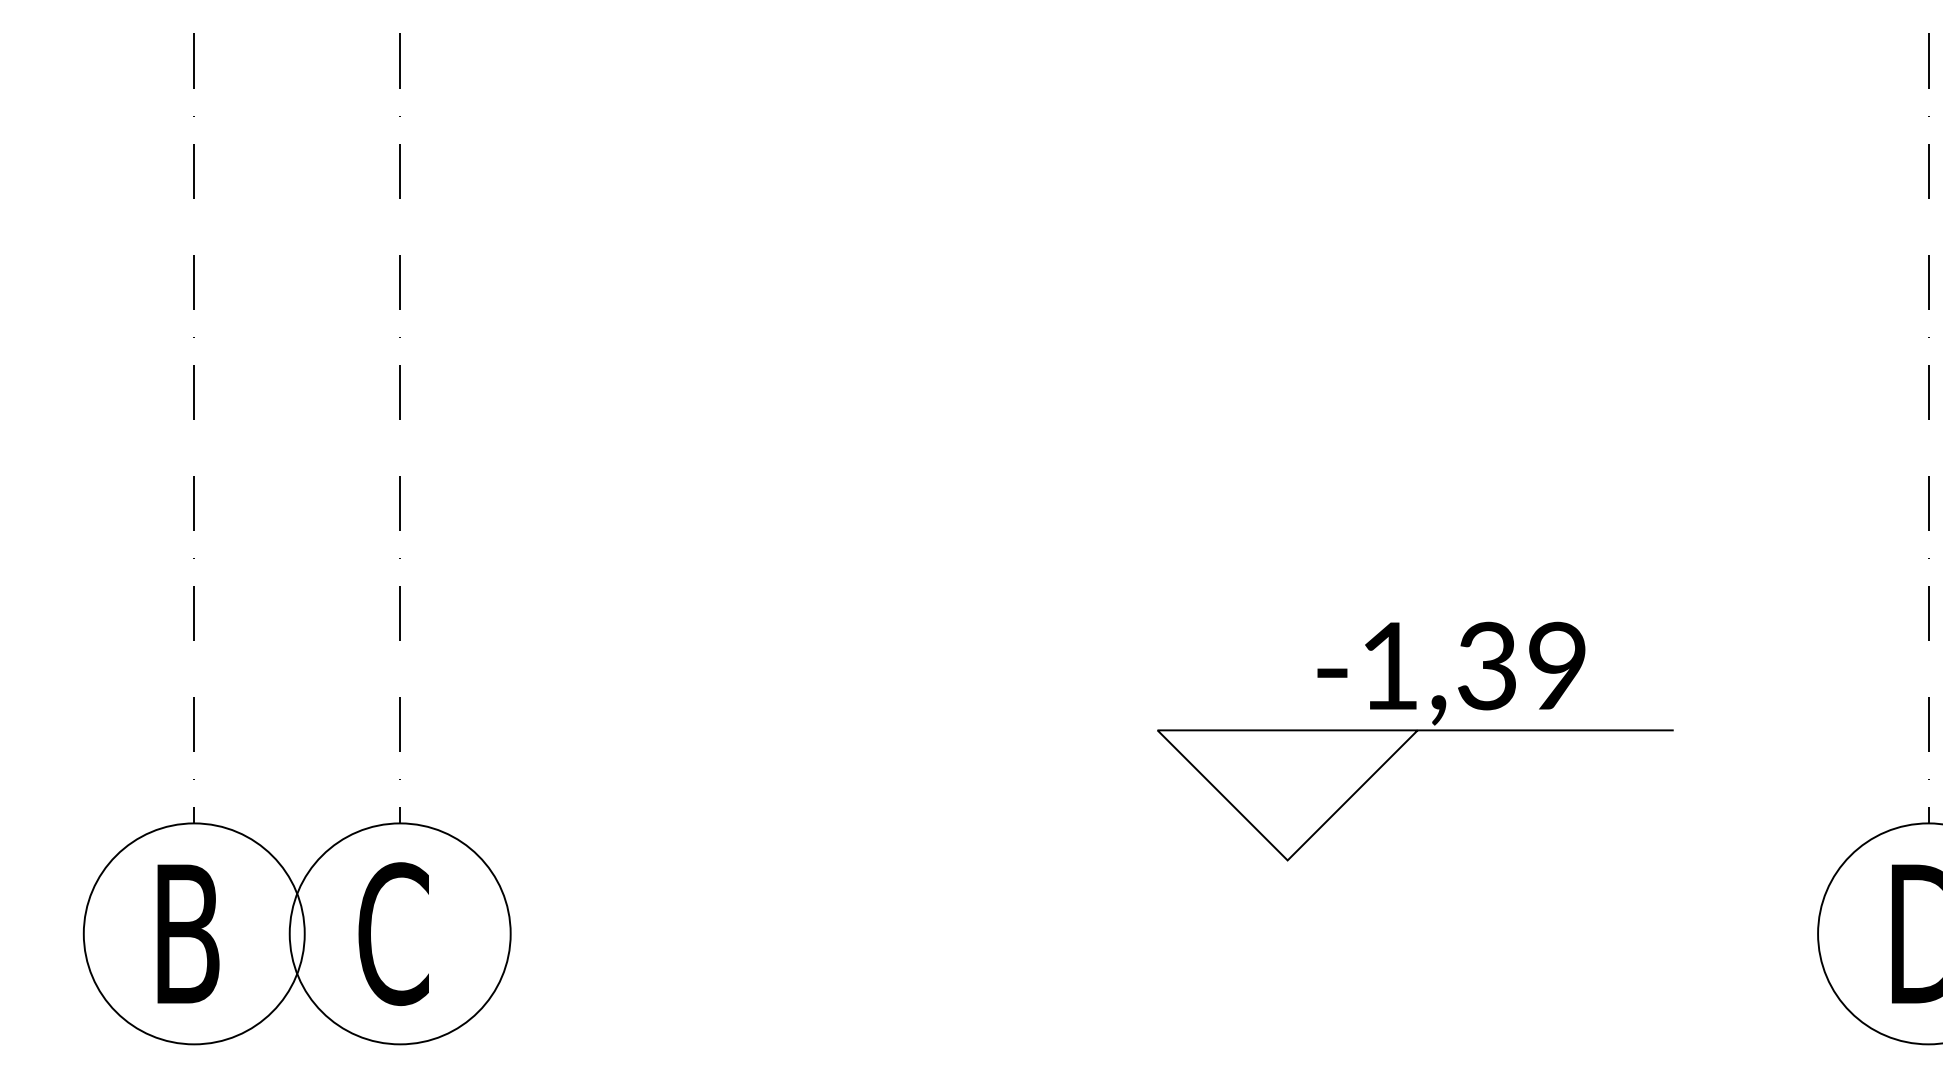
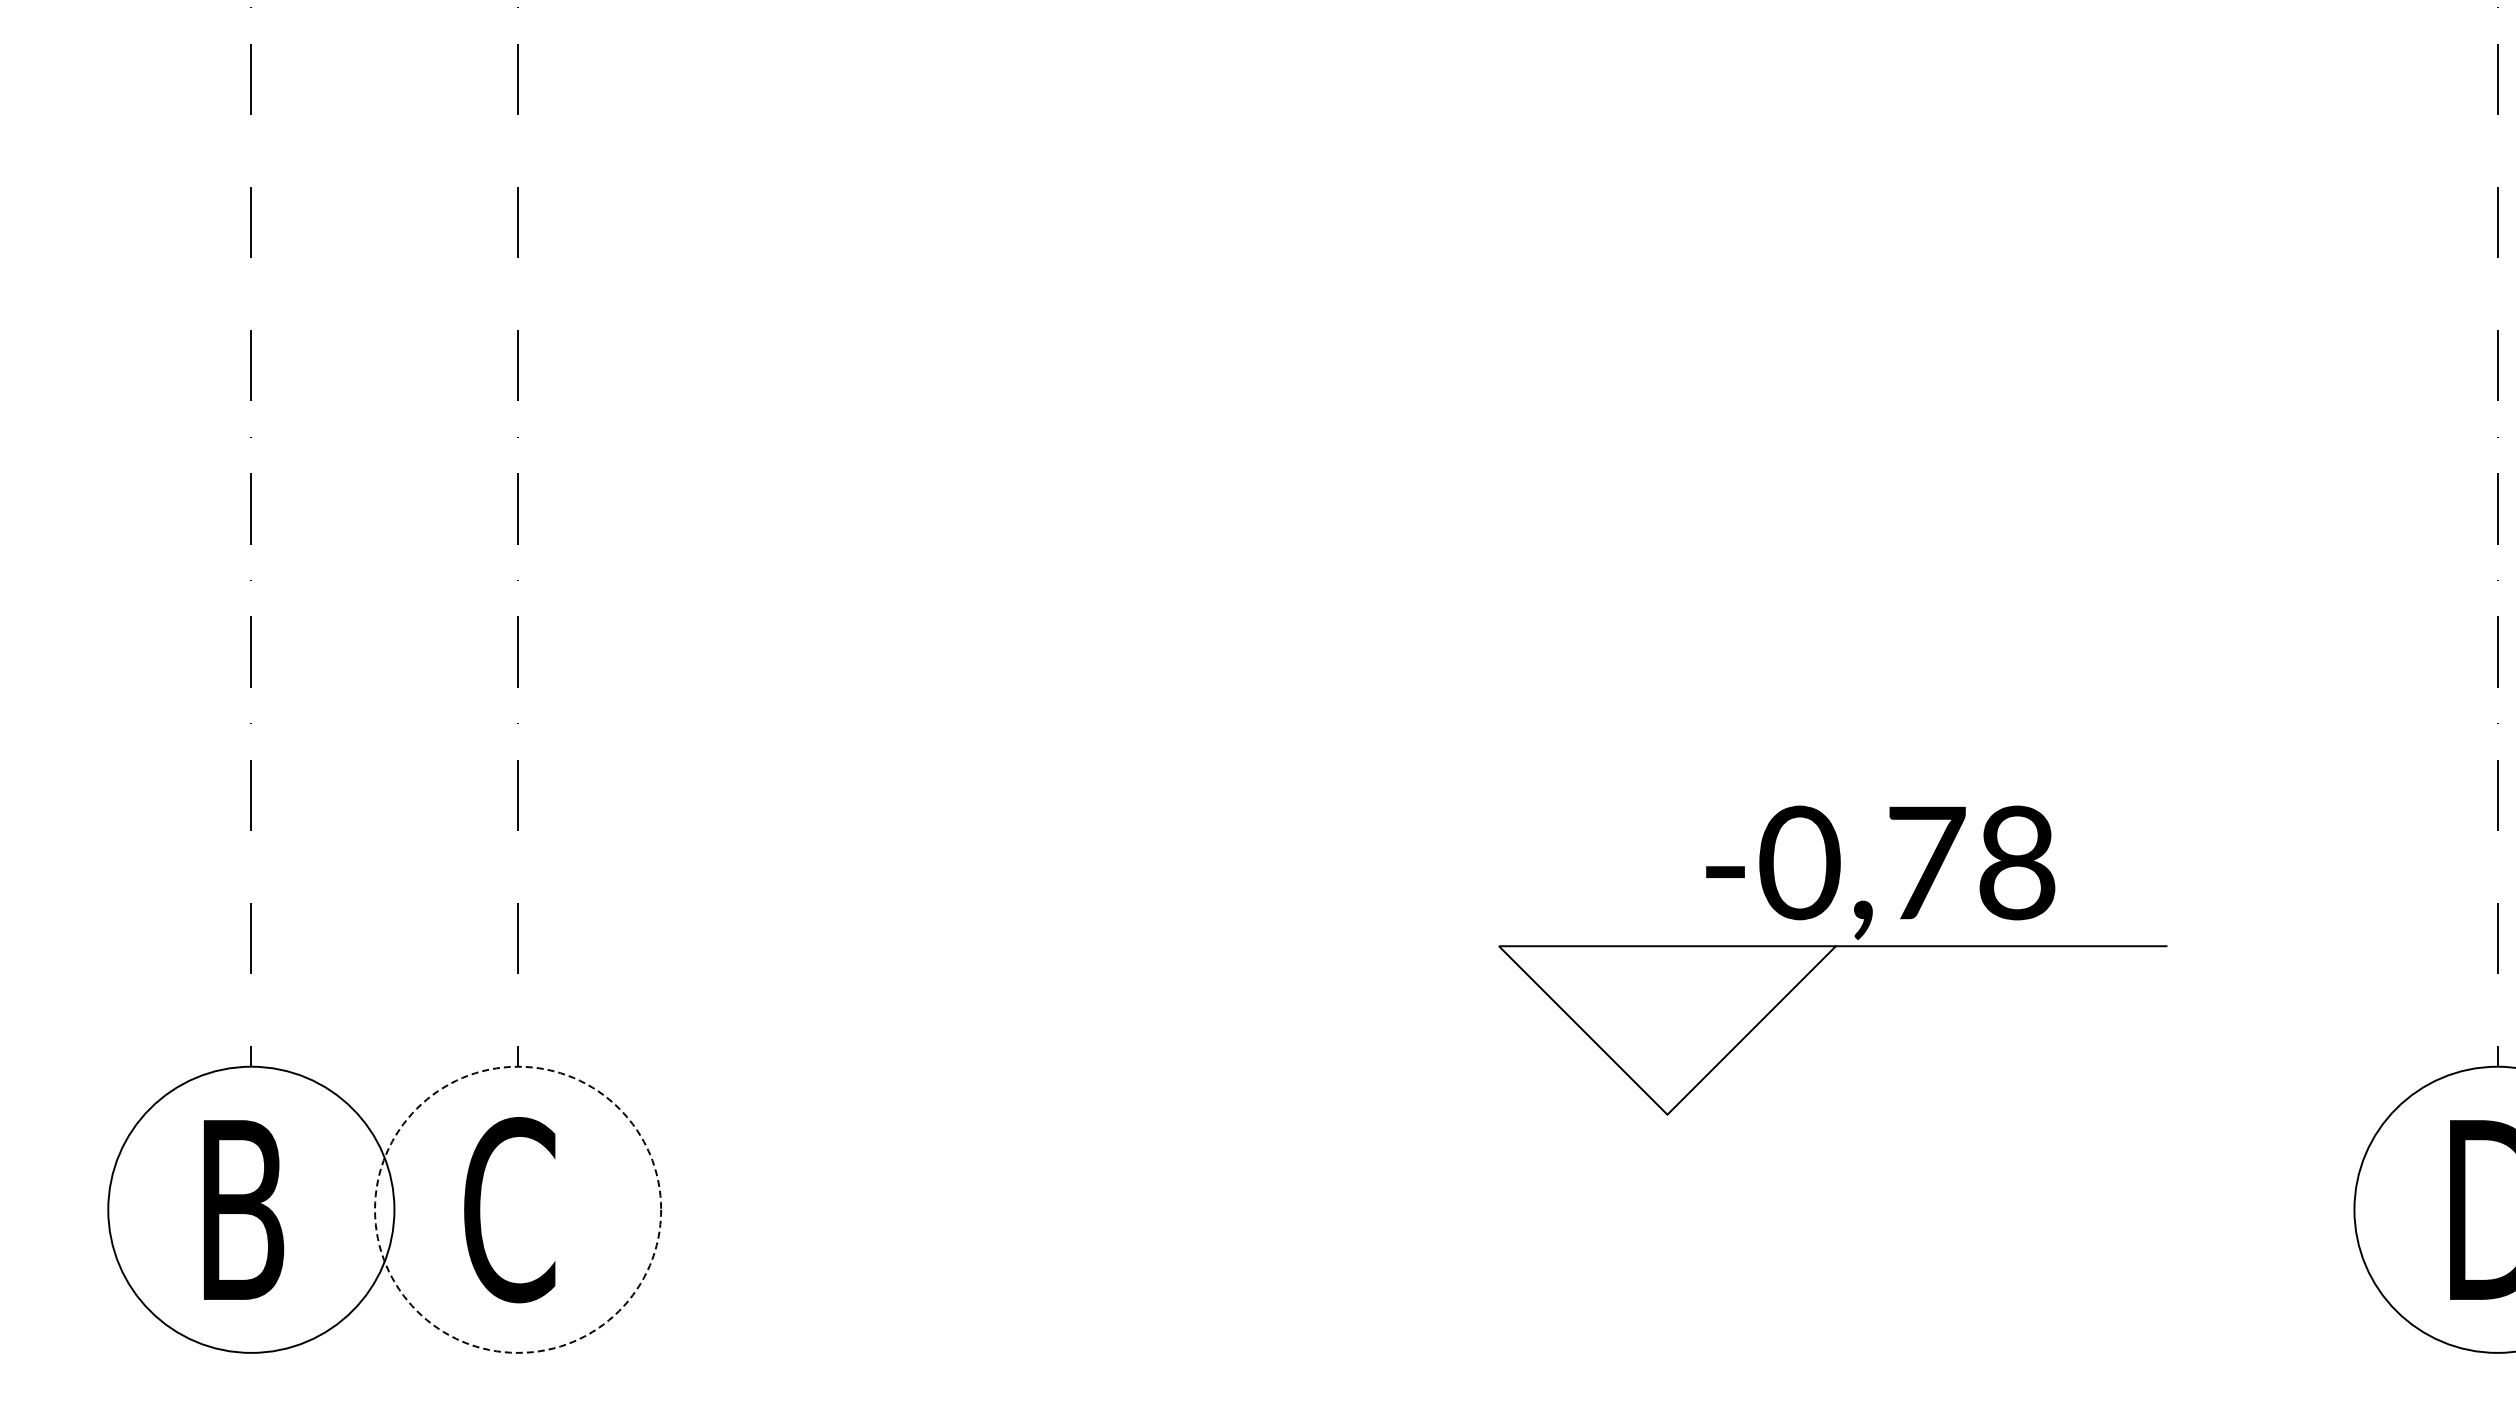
text: (1472, 665) -> (1907, 862), -1,39 -> -0,78
circle: (400, 933) -> (518, 1209), solid -> dashed

